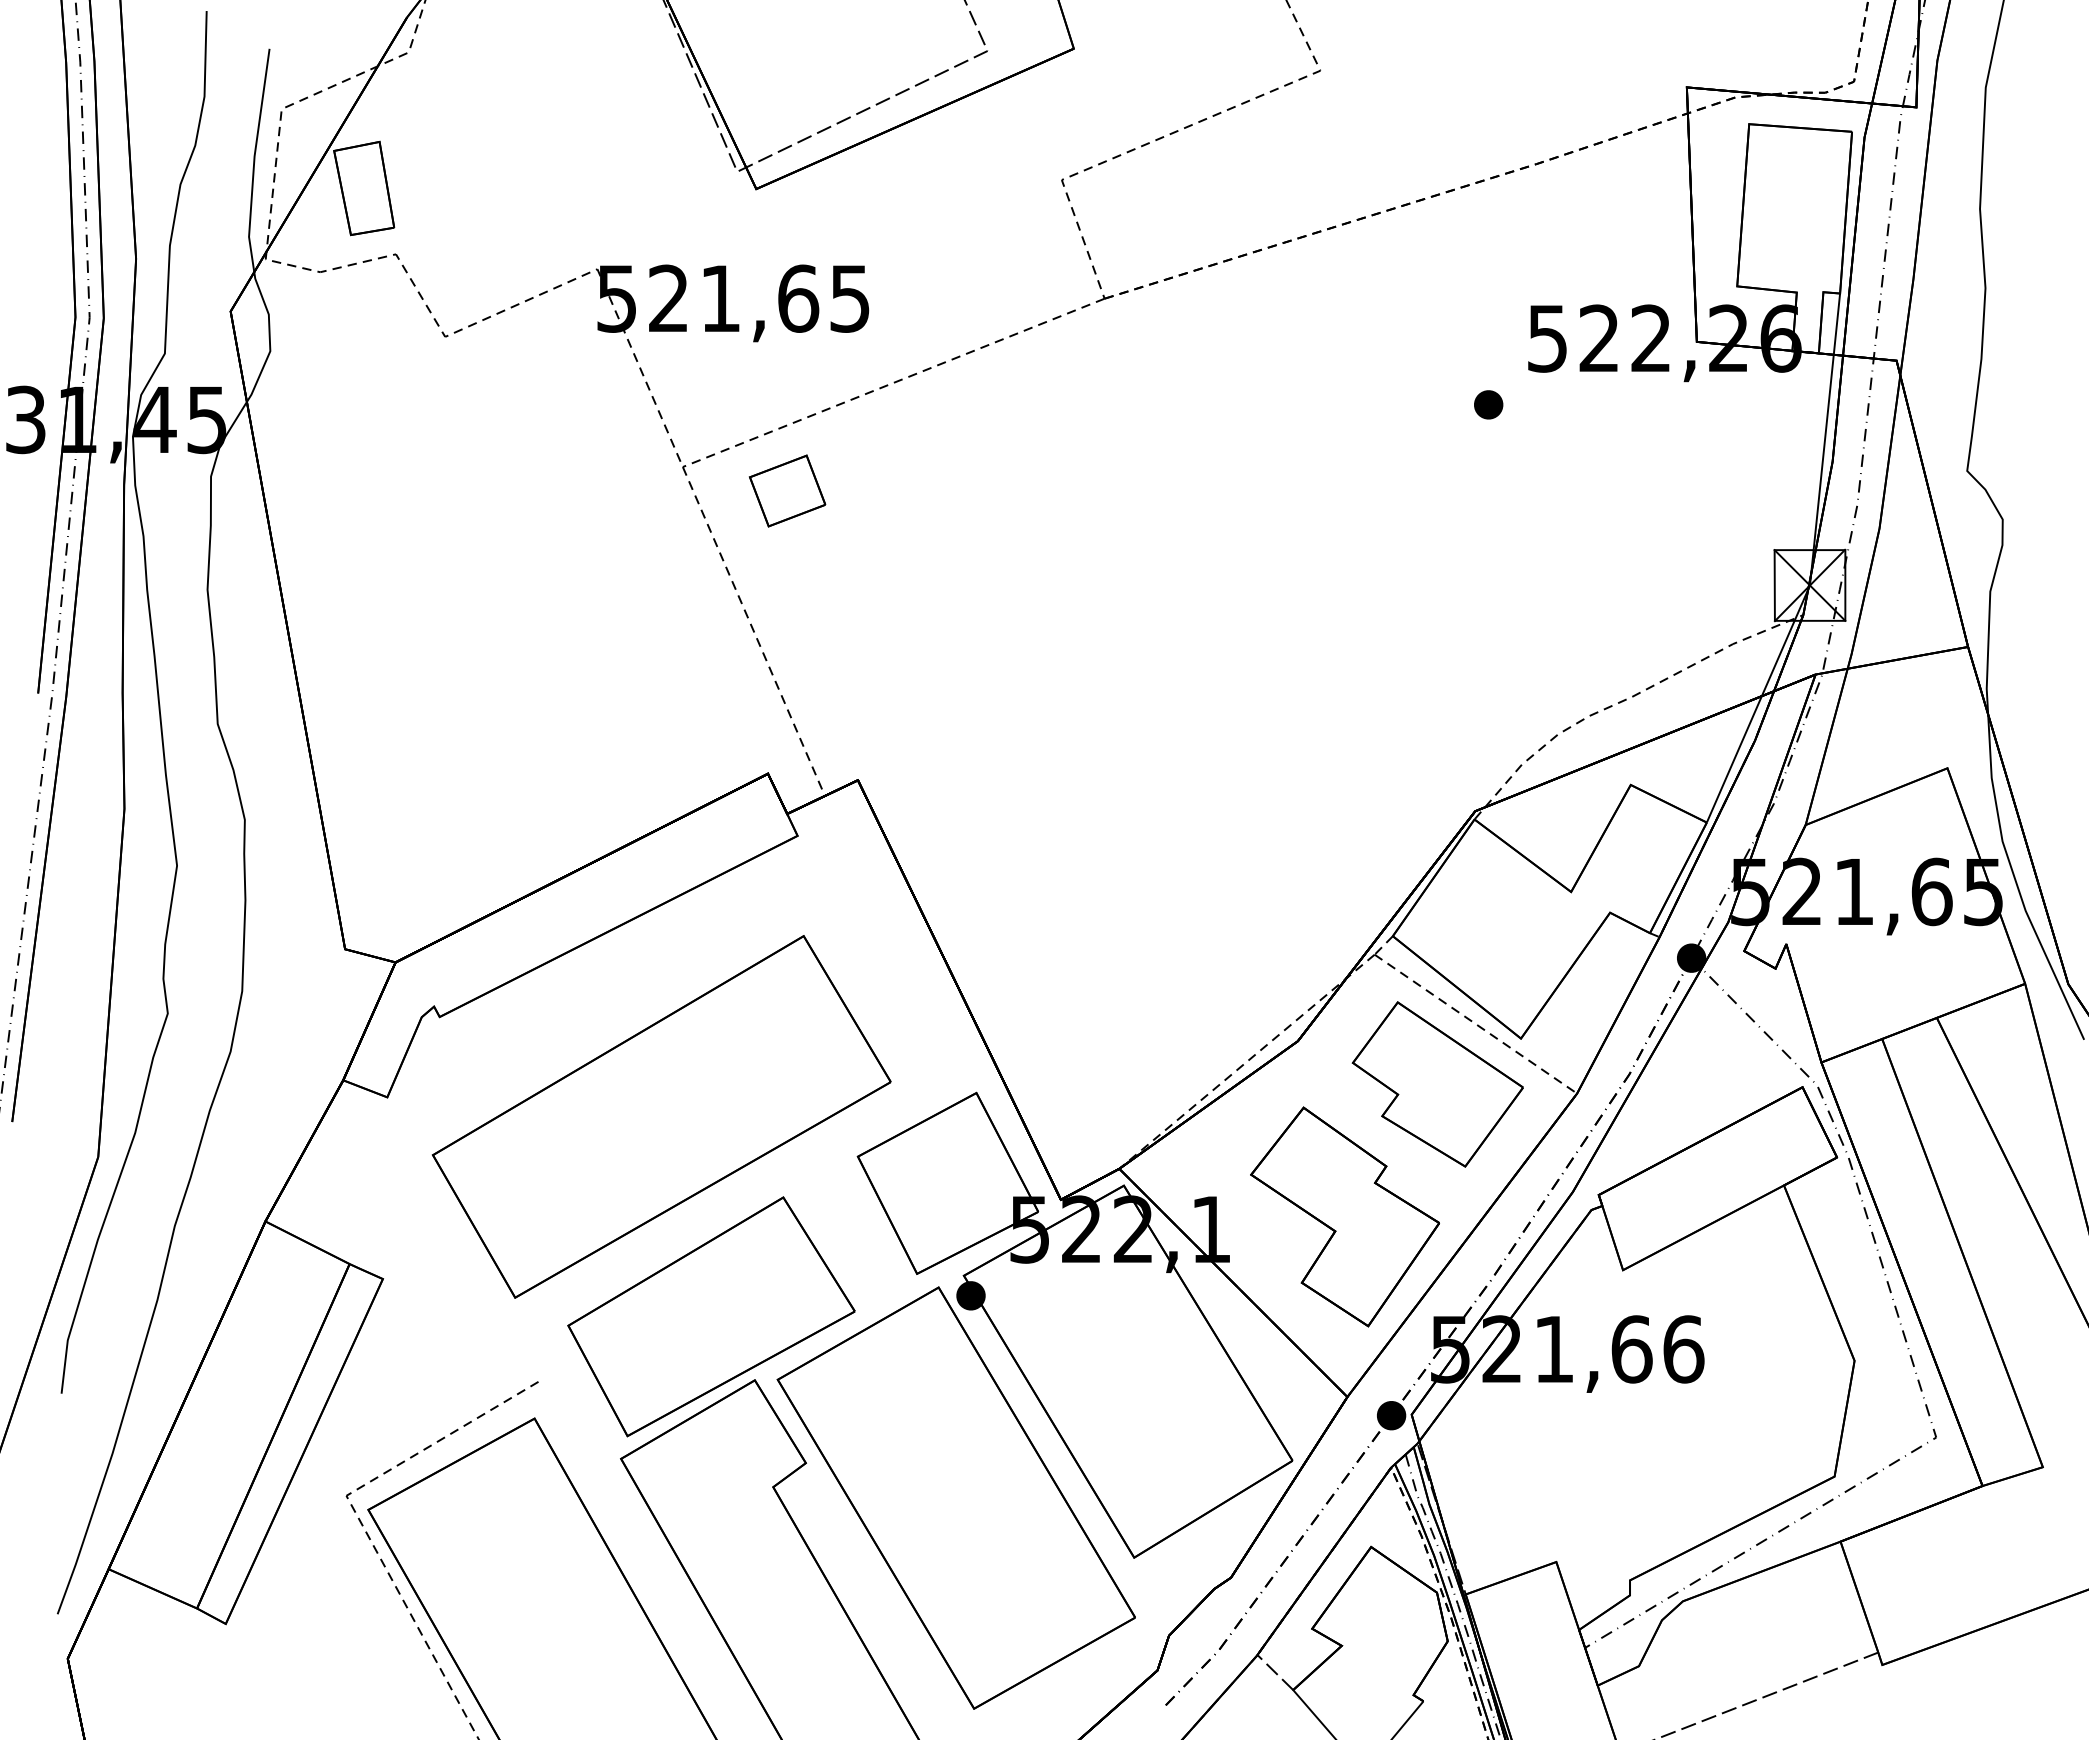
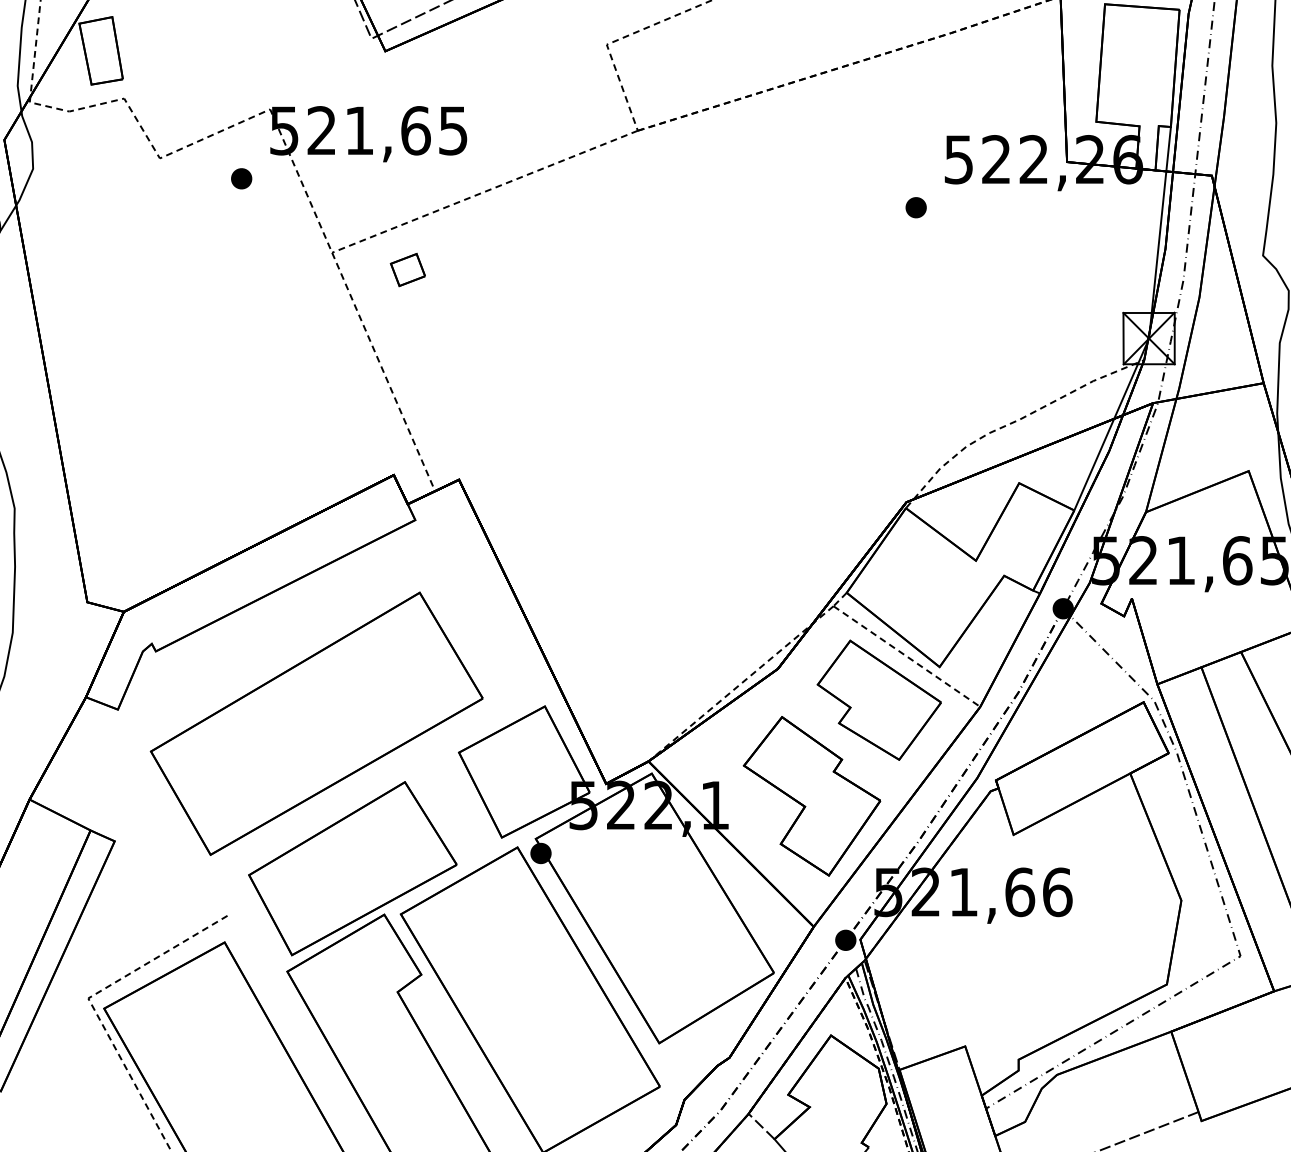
part: (557, 364) -> (241, 178), added
part: (787, 490) -> (407, 269), size x0.62

